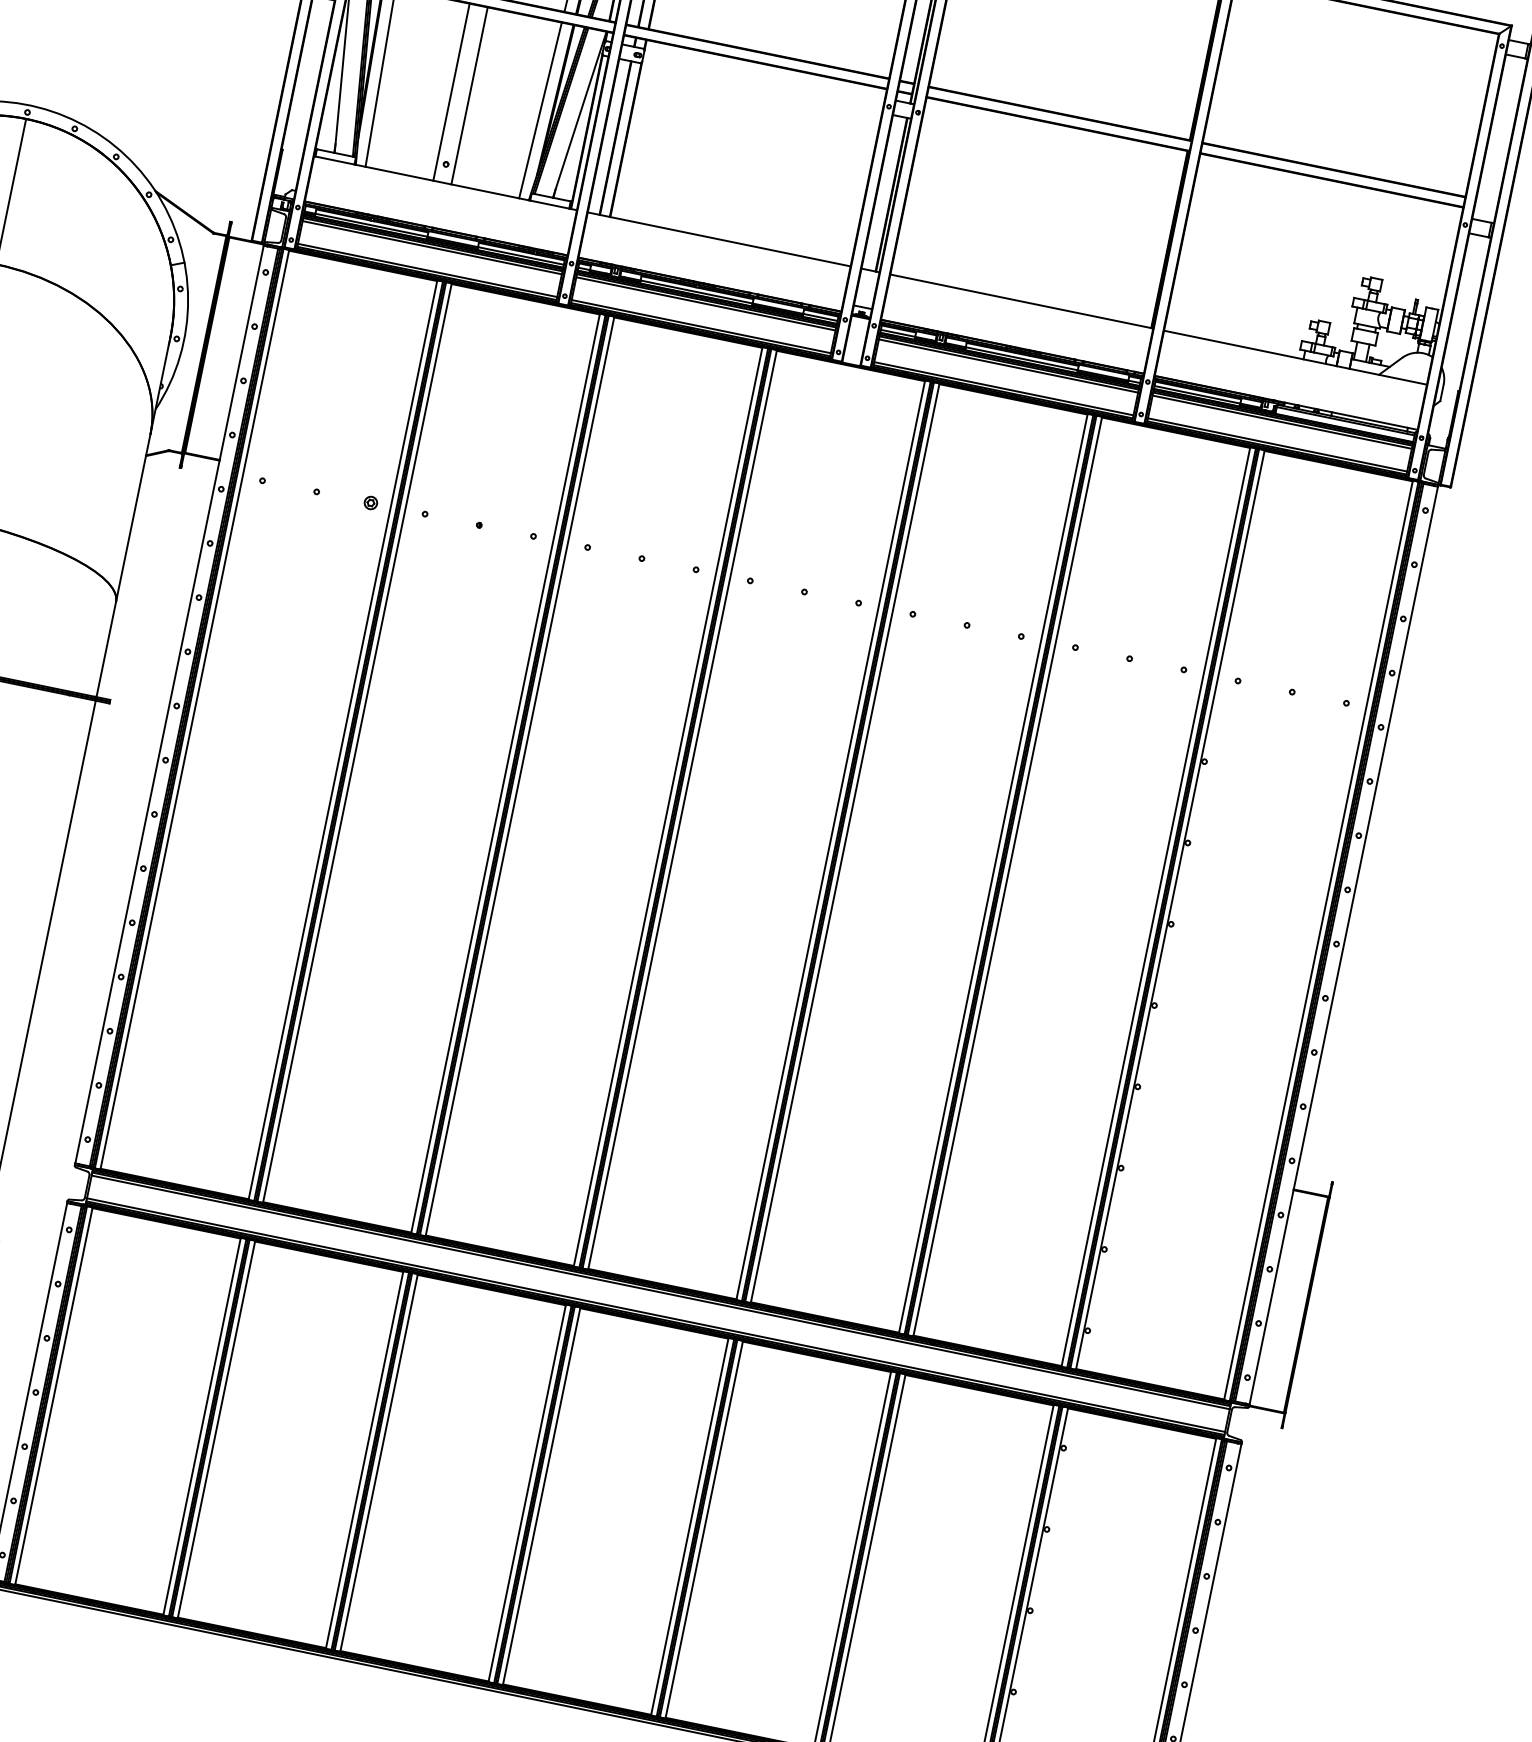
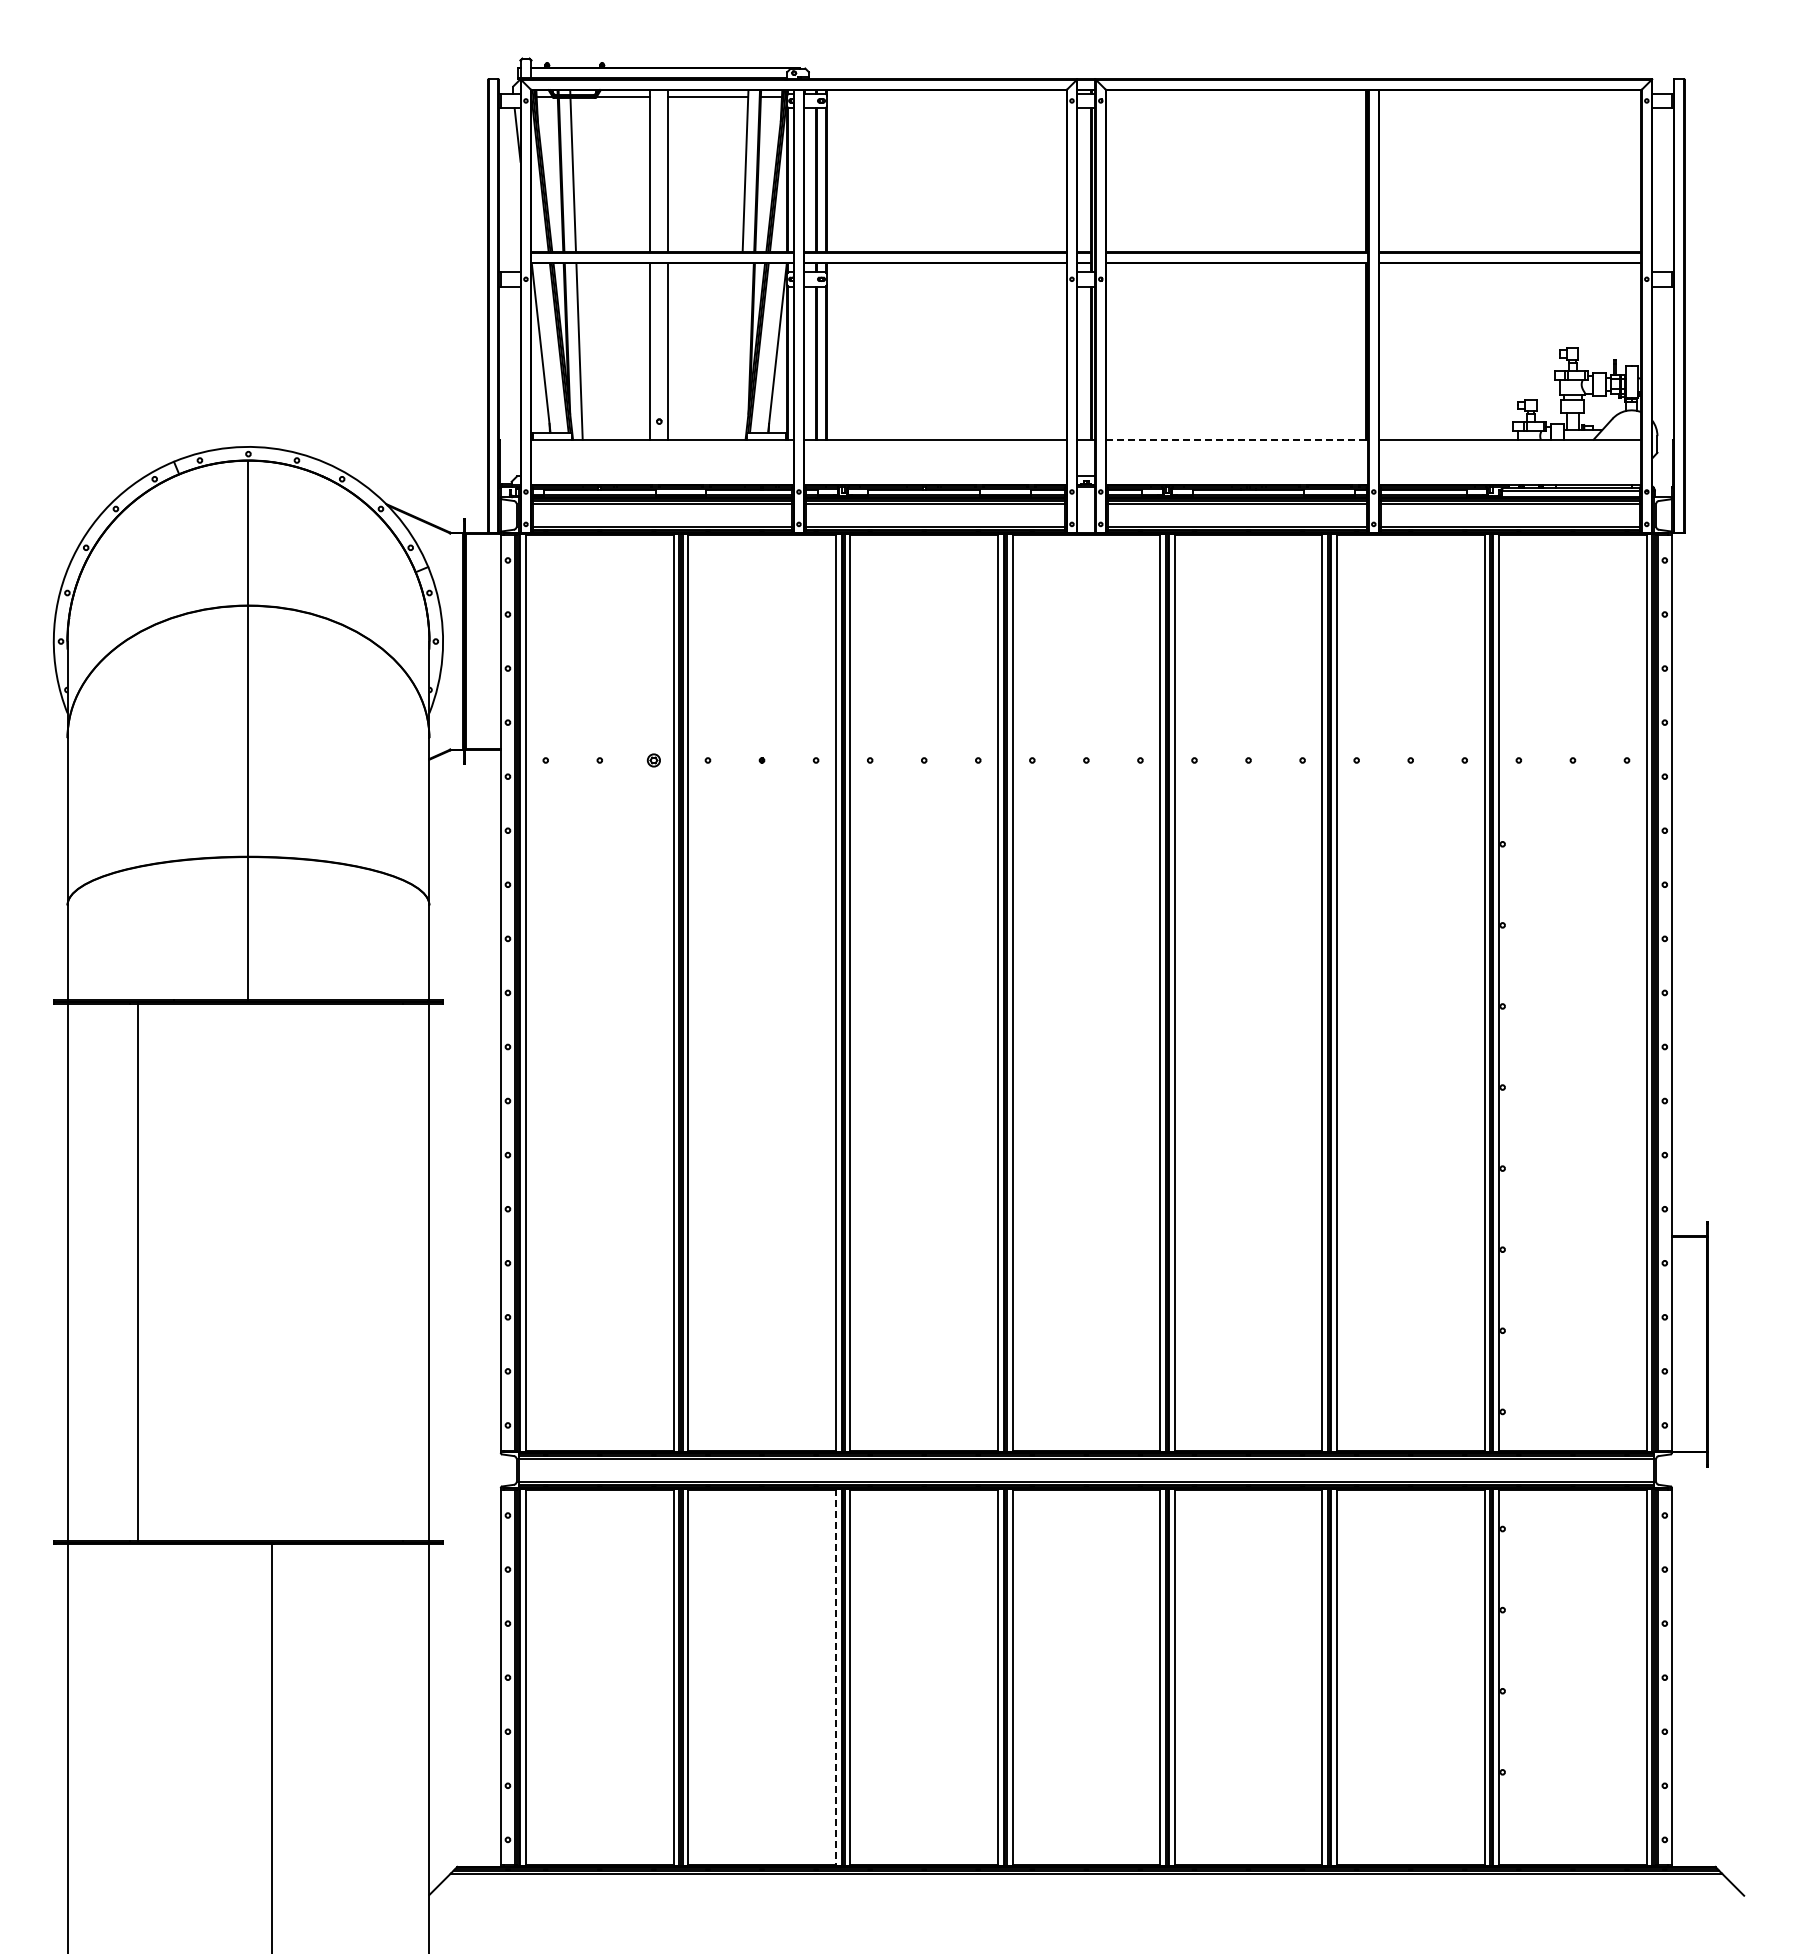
line: (539, 110) -> (738, 351), removed
line: (1022, 301) -> (1237, 439), solid -> dashed
line: (364, 1460) -> (835, 1678), solid -> dashed

